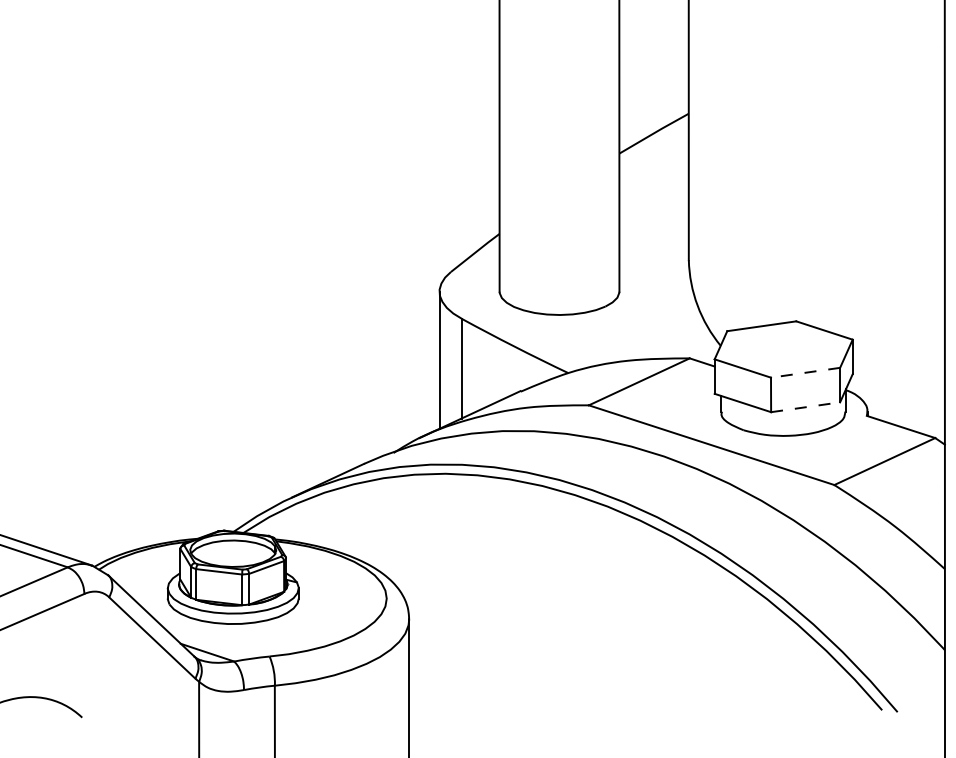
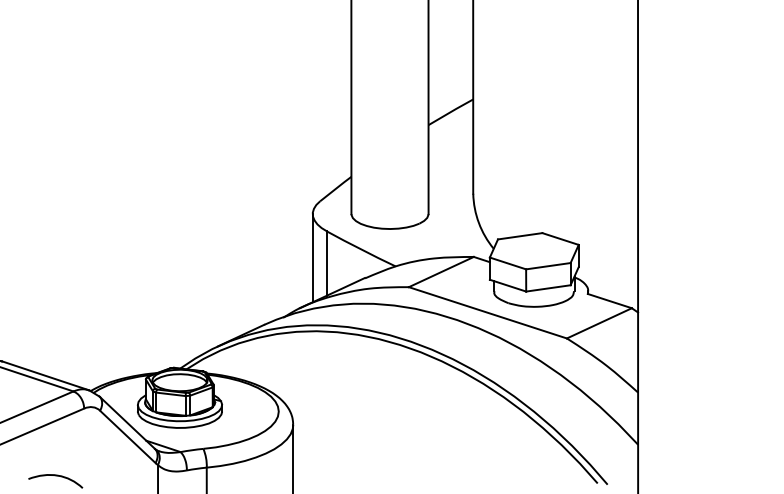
line: (804, 373) -> (547, 266), dashed -> solid
line: (805, 407) -> (548, 288), dashed -> solid

